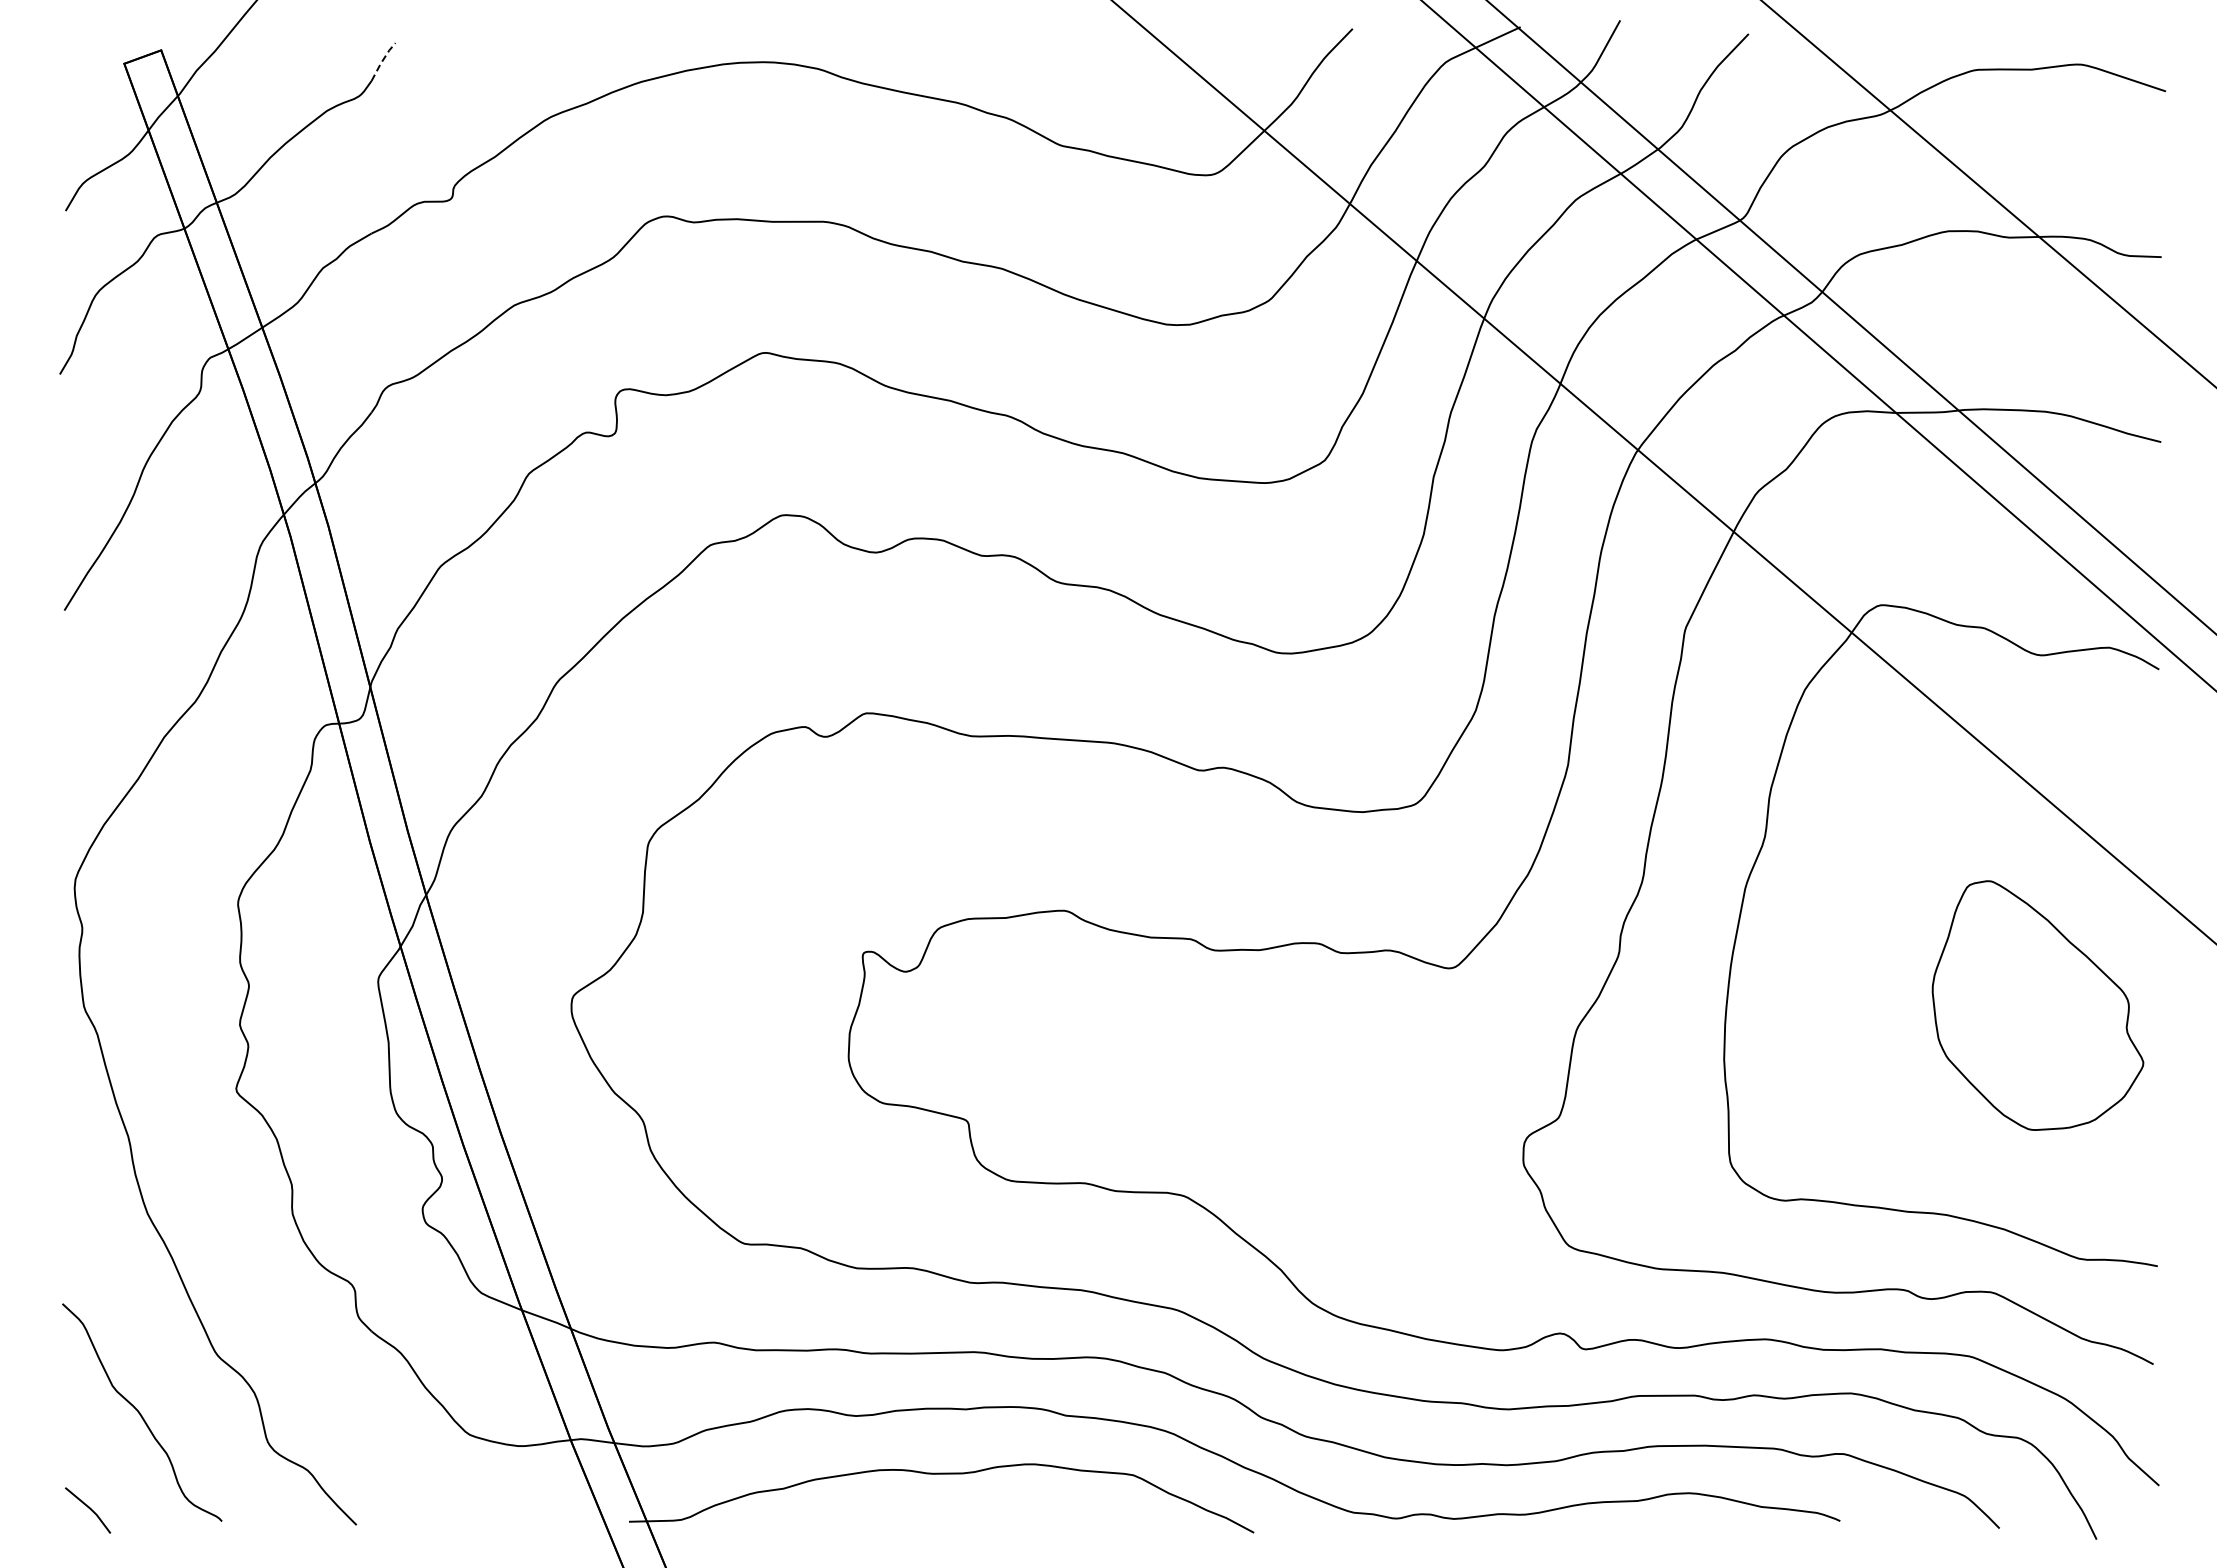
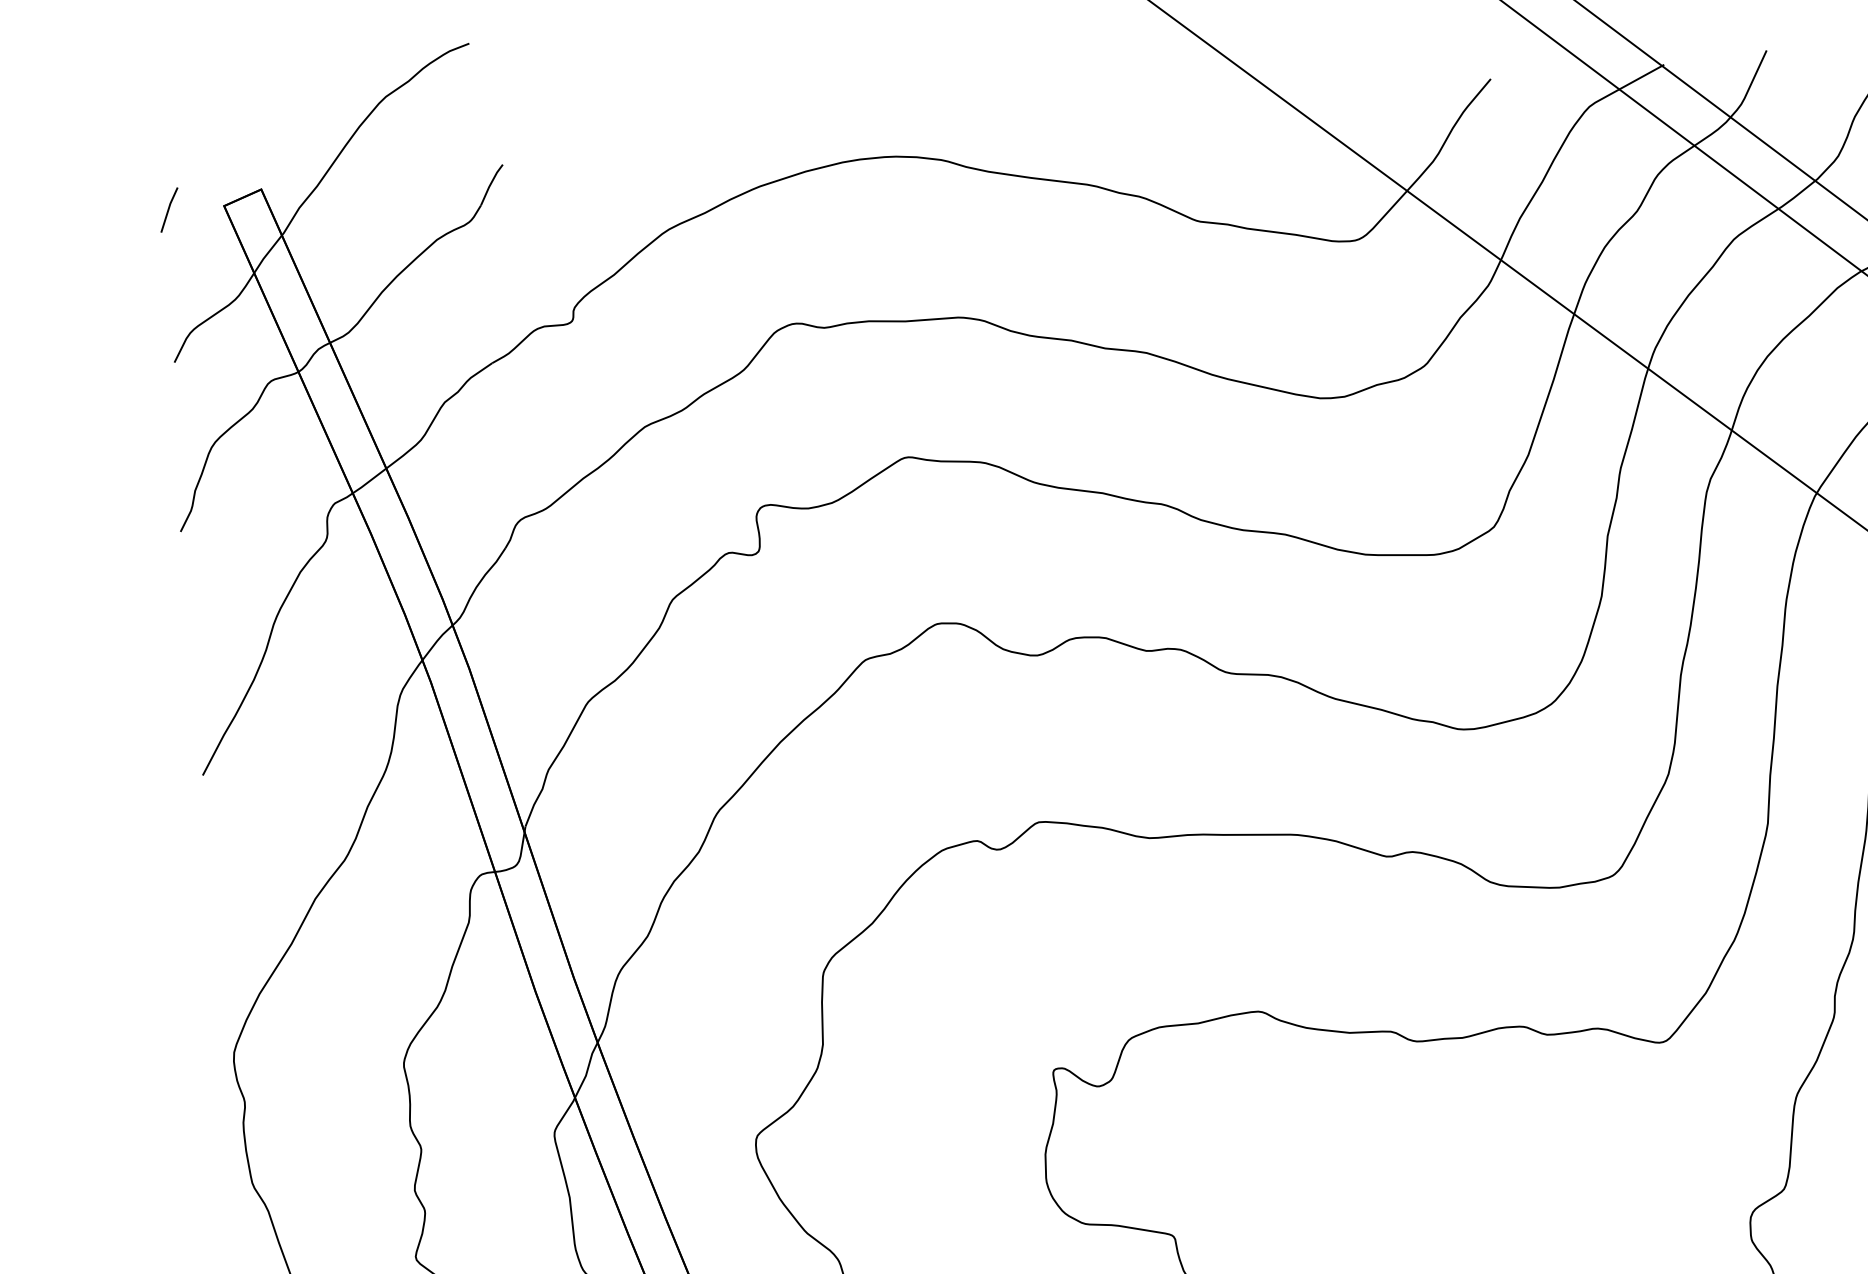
line: (382, 60) -> (490, 183), dashed -> solid
line: (71, 63) -> (169, 209), added

